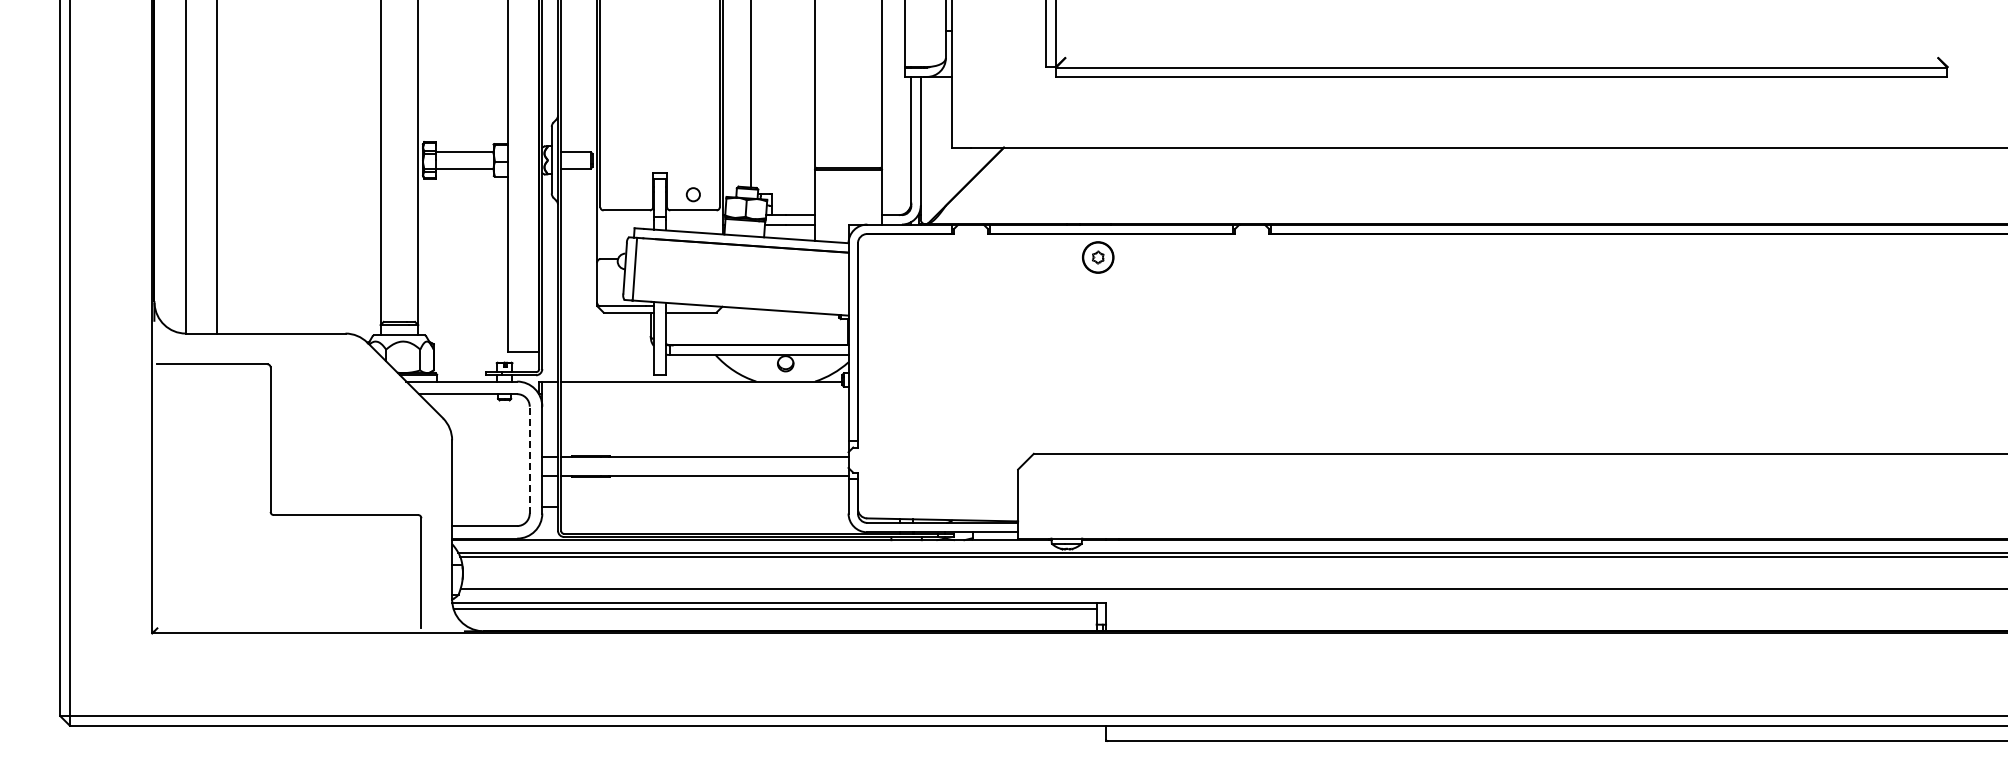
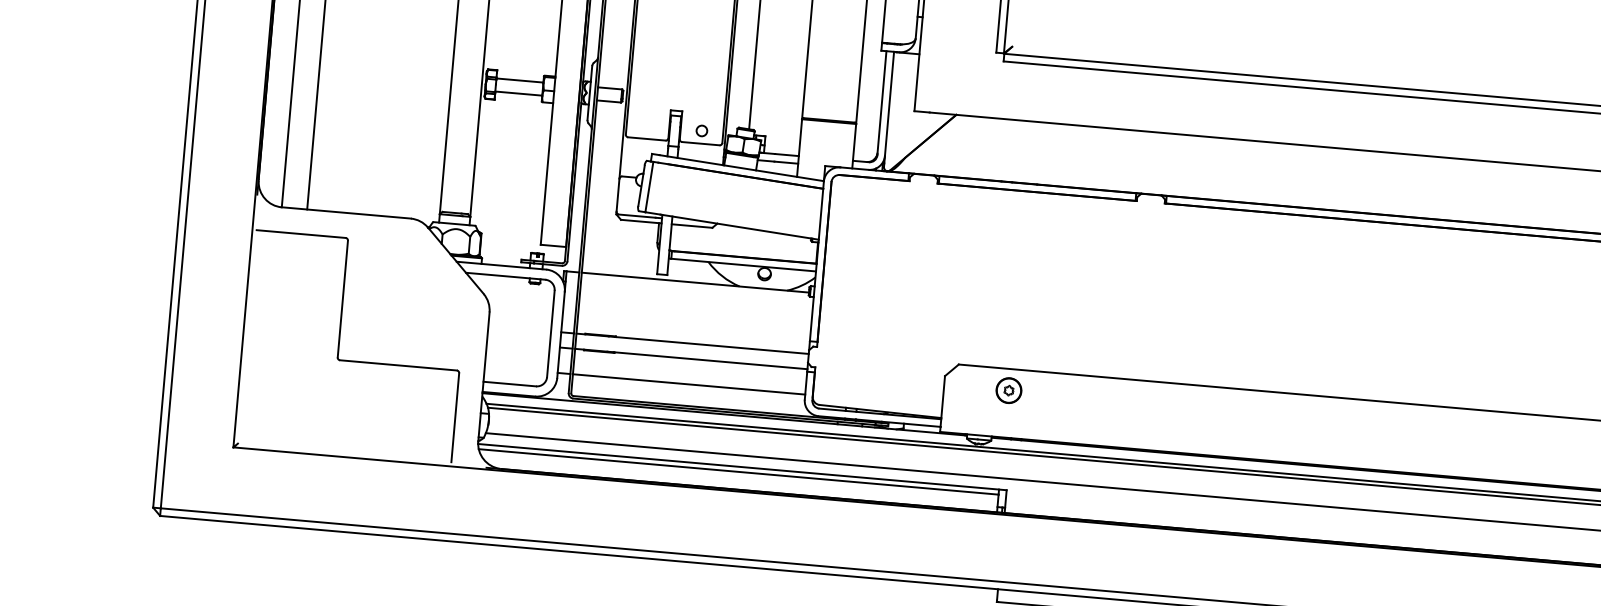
part: (1098, 257) -> (1009, 390), moved
line: (529, 459) -> (550, 333), dashed -> solid
line: (704, 507) -> (688, 384), added

